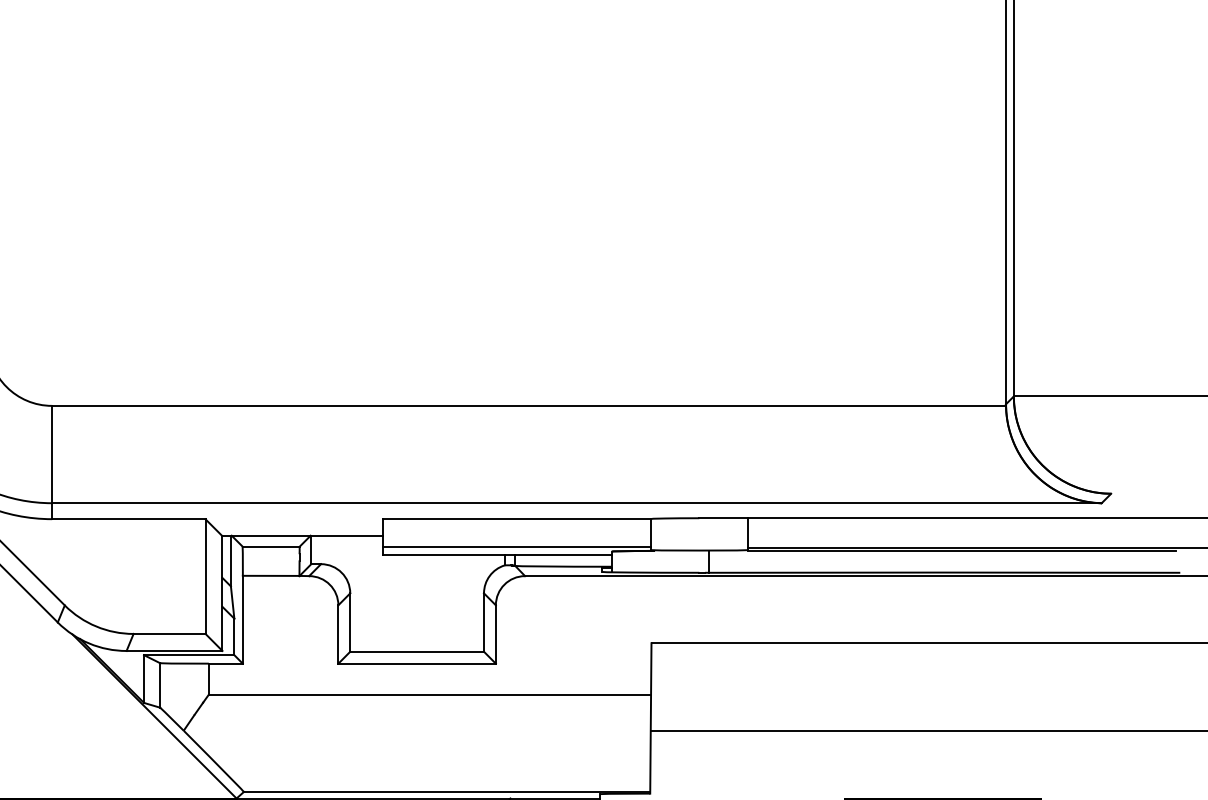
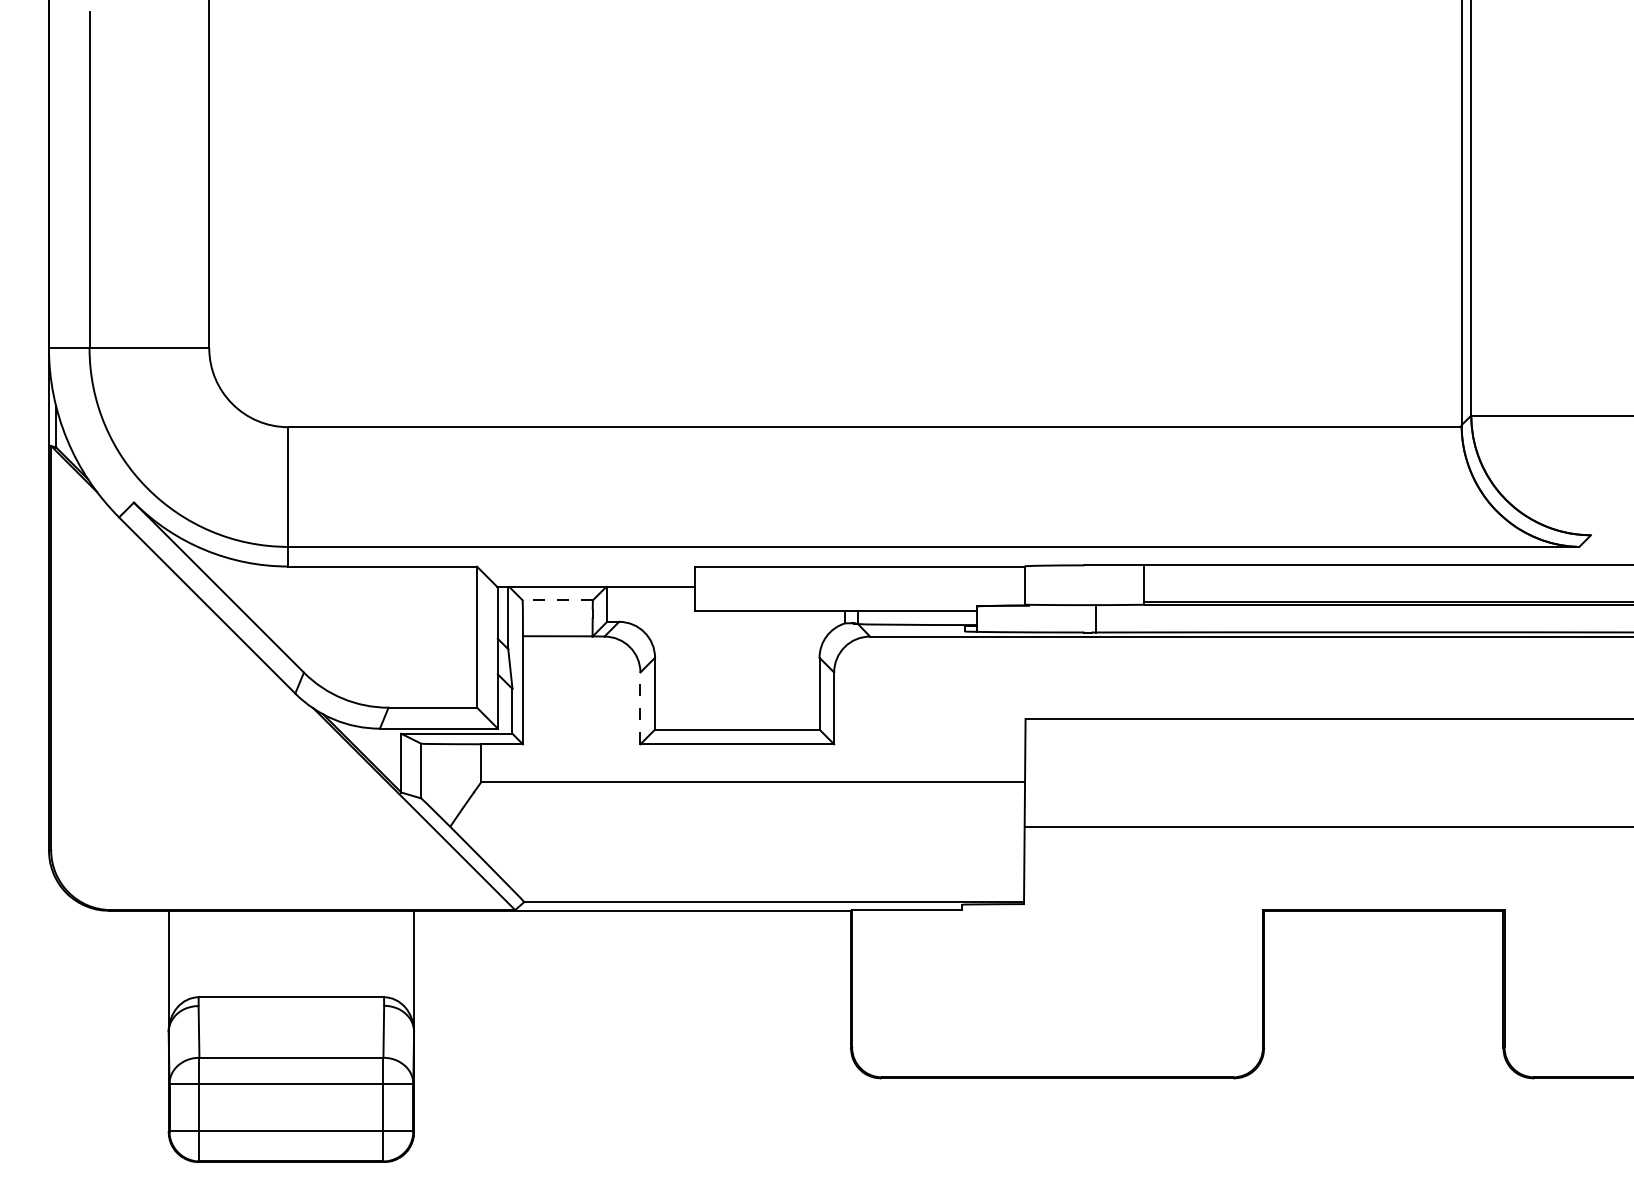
line: (270, 546) -> (557, 600), solid -> dashed
line: (516, 547) -> (859, 601), removed
line: (338, 634) -> (640, 708), solid -> dashed

